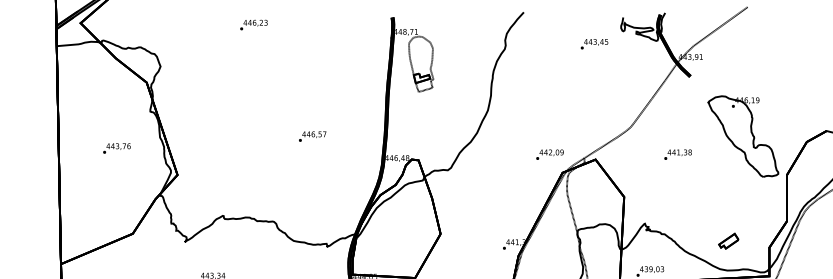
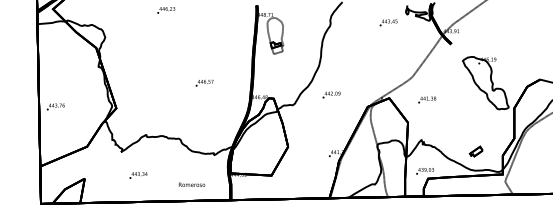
text: (116, 147) -> (55, 106), moved
text: (549, 153) -> (331, 94), moved
text: (678, 153) -> (427, 99), moved

